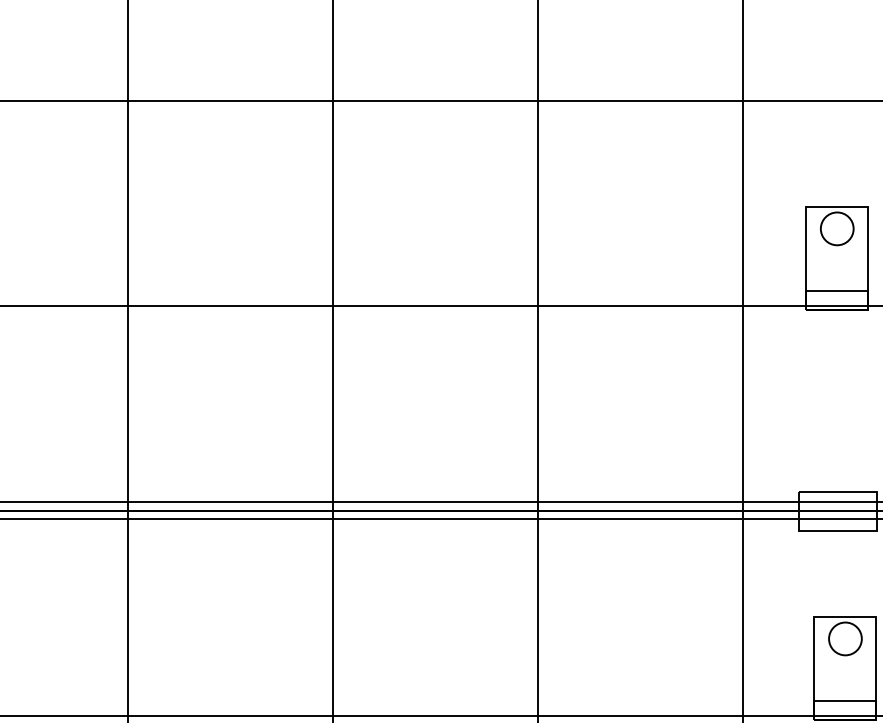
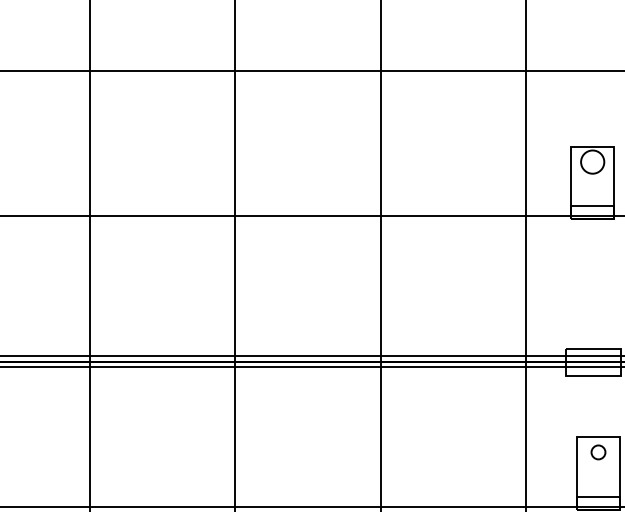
circle: (845, 638) -> (598, 452), size x0.6

